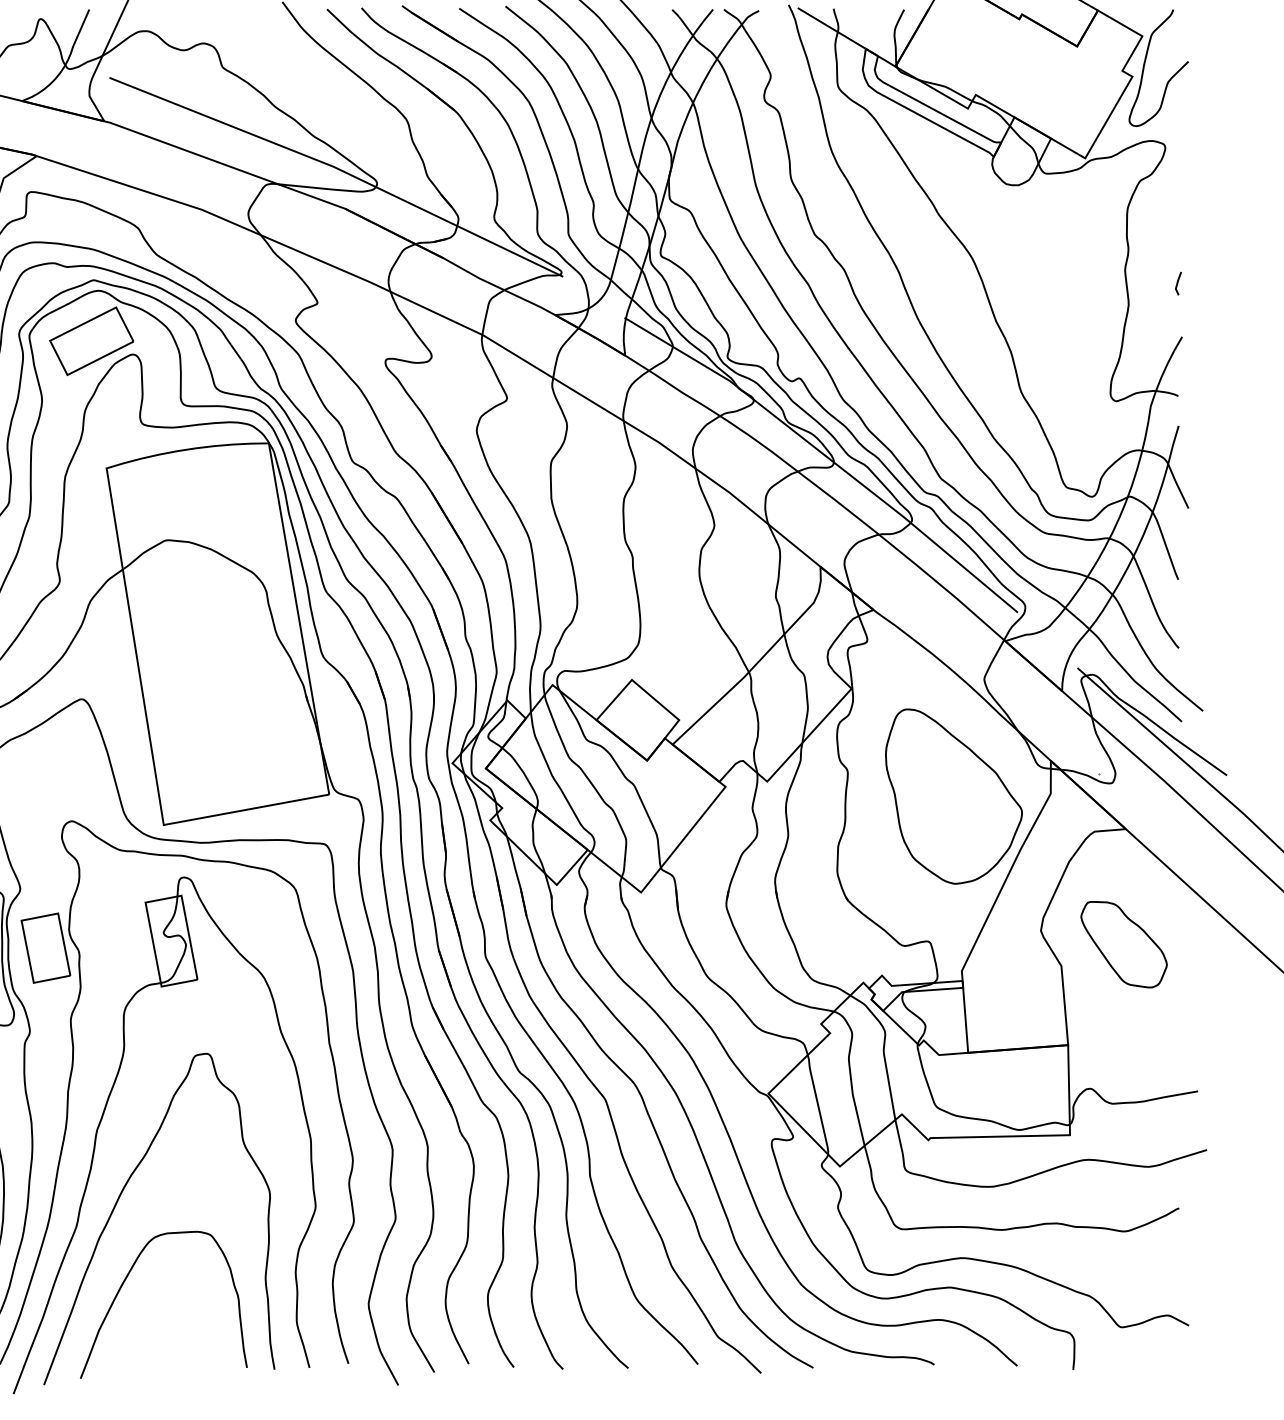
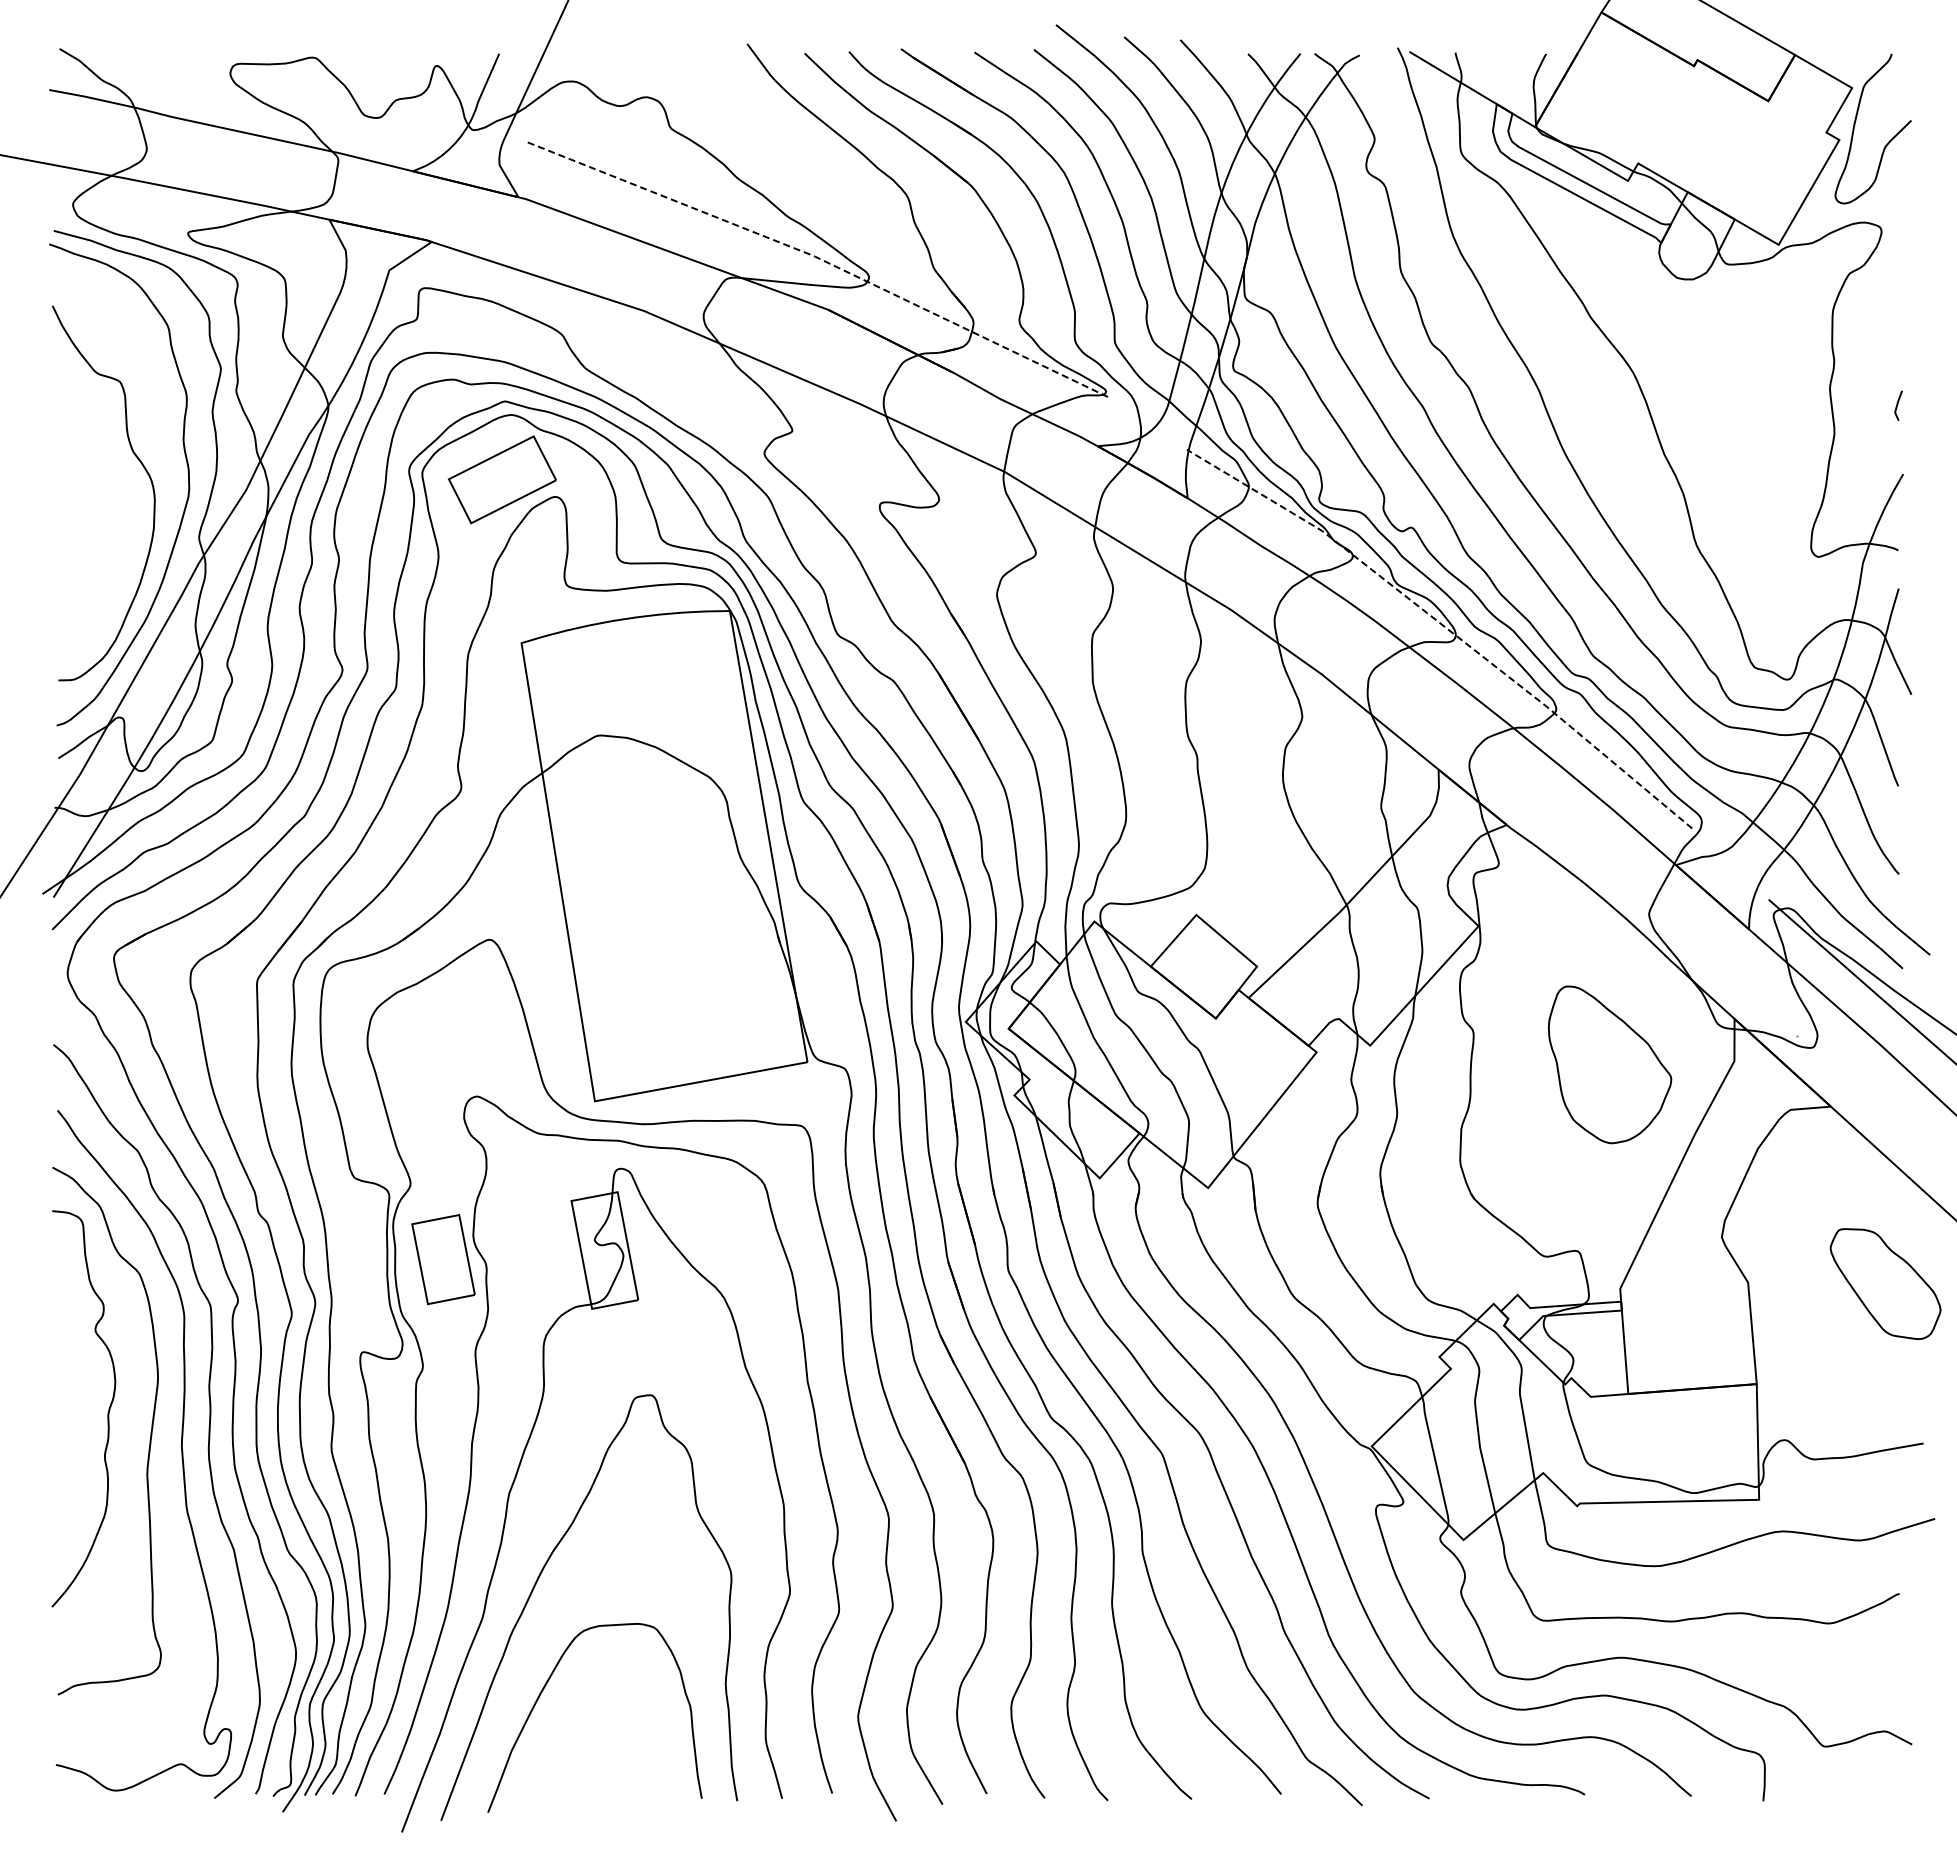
line: (339, 169) -> (820, 259), solid -> dashed
line: (827, 456) -> (1447, 628), solid -> dashed
part: (953, 796) -> (1609, 1064), size x0.7
part: (1124, 944) -> (1885, 1283), moved

